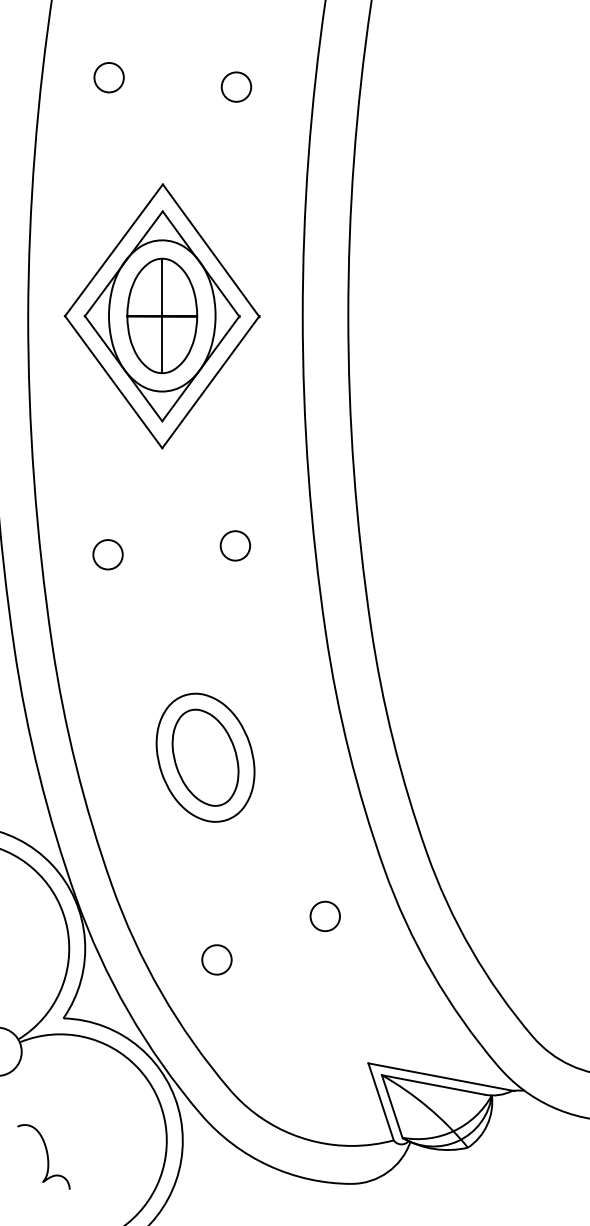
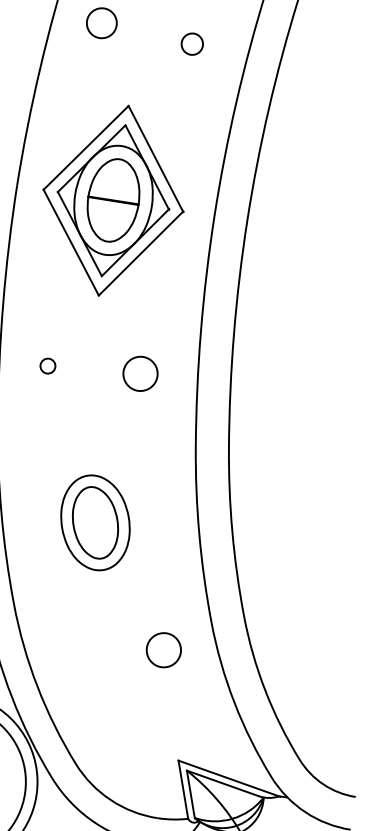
circle: (108, 77) -> (101, 23), size x1.4
line: (162, 315) -> (113, 200), removed
circle: (235, 545) -> (140, 373), size x1.6
circle: (107, 554) -> (47, 365), size x0.7
circle: (325, 916) -> (164, 650), size x1.6
circle: (216, 959) -> (80, 669), removed

